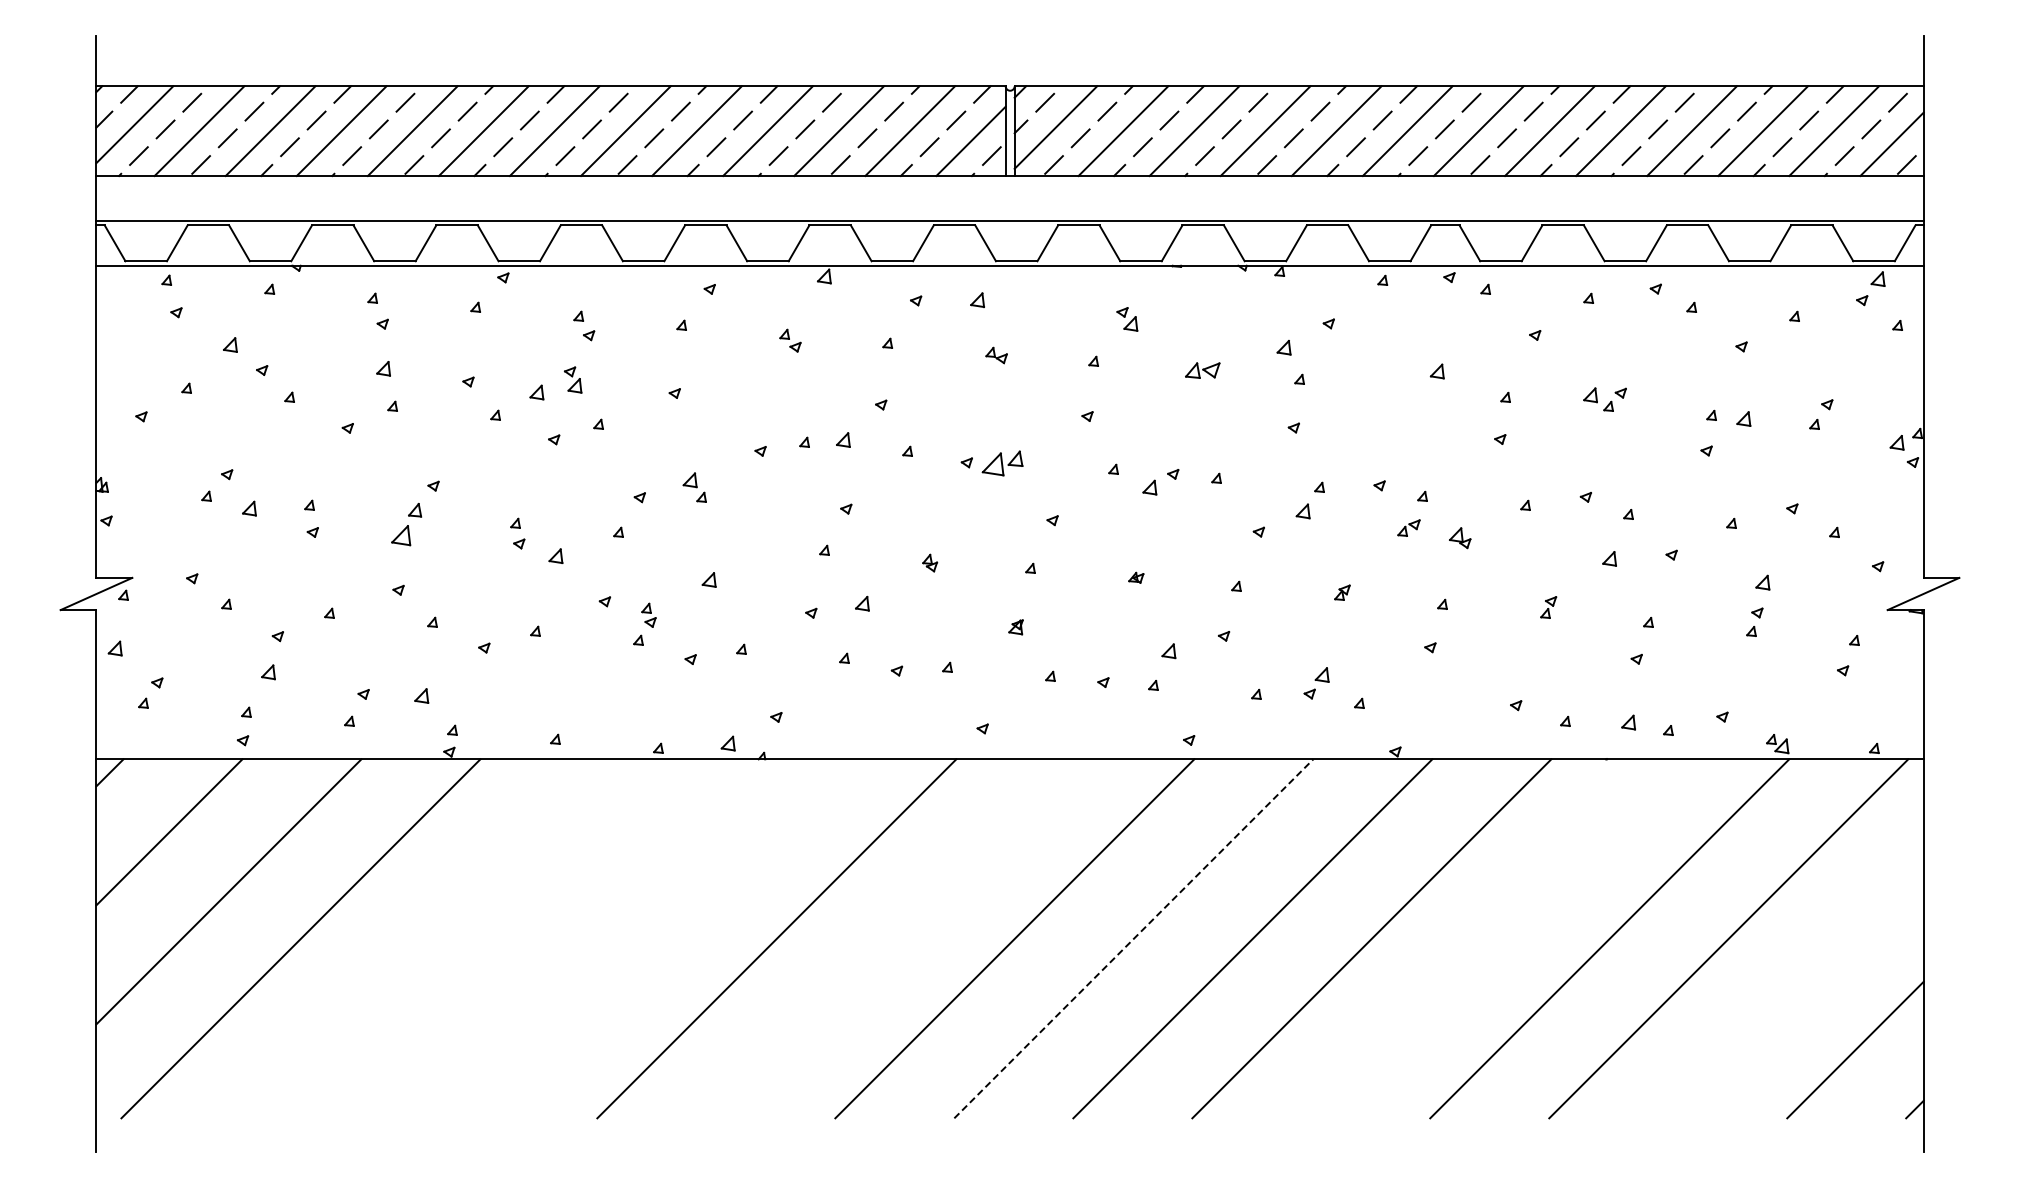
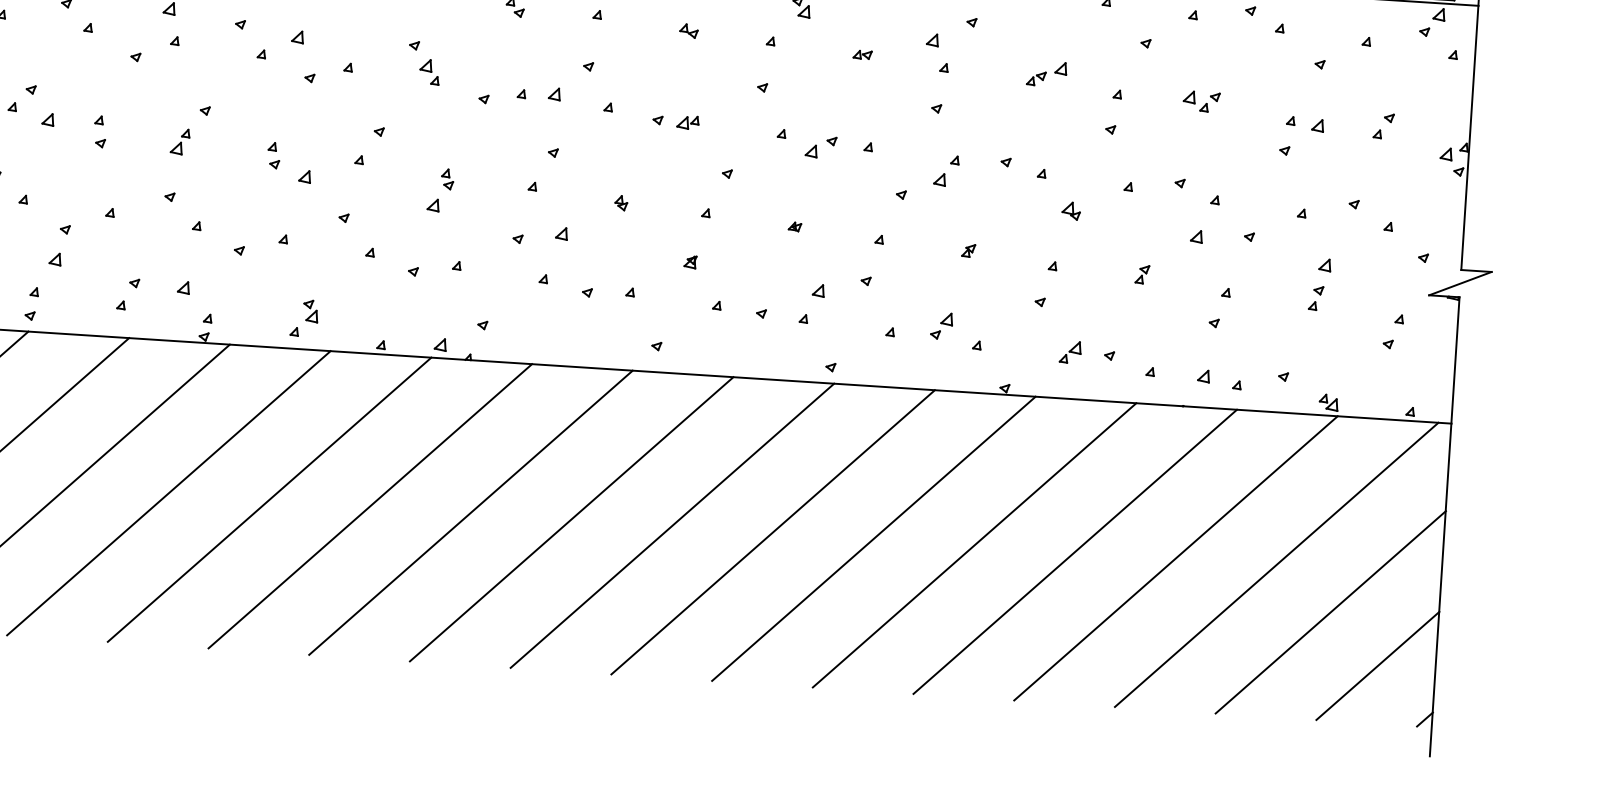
part: (1202, 369) -> (862, 54), size x0.62
part: (573, 379) -> (311, 310), moved
part: (1002, 462) -> (688, 121), size x0.62
part: (694, 487) -> (429, 72), moved
part: (406, 524) -> (180, 141), size x0.71
part: (1408, 527) -> (1035, 78), moved
part: (648, 614) -> (447, 178), moved
part: (1469, 704) -> (1070, 352), added
line: (419, 938) -> (168, 492), added
line: (538, 938) -> (269, 499), added
line: (657, 938) -> (369, 505), added
line: (895, 938) -> (571, 518), added
line: (1133, 938) -> (772, 532), dashed -> solid
line: (1490, 938) -> (1075, 551), added
line: (1795, 990) -> (1330, 612), added

